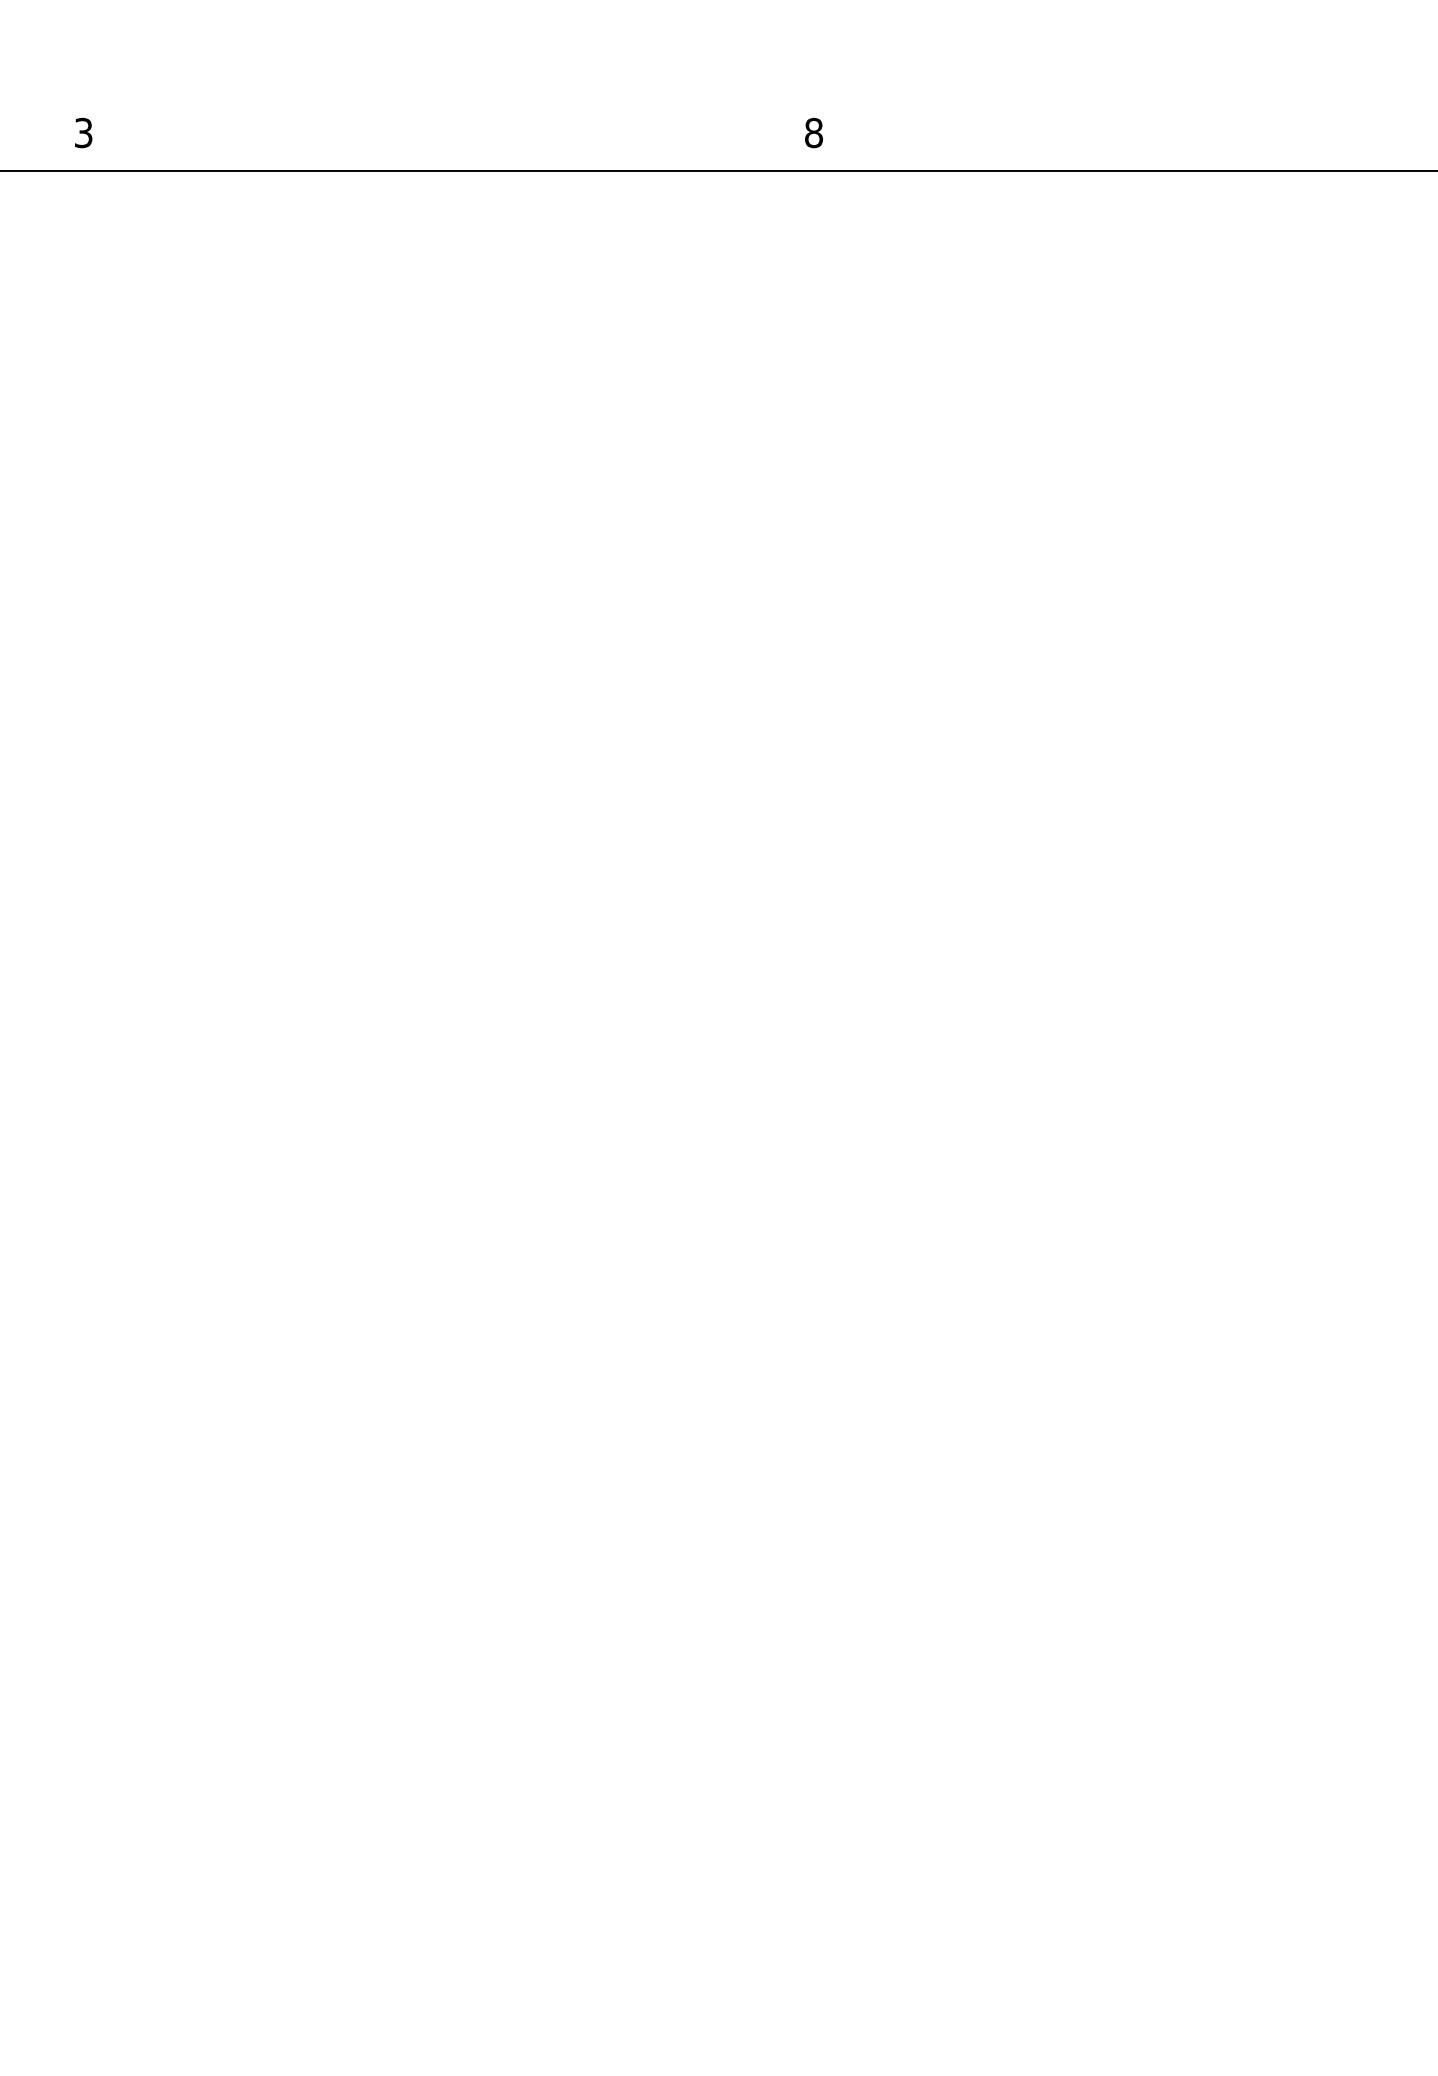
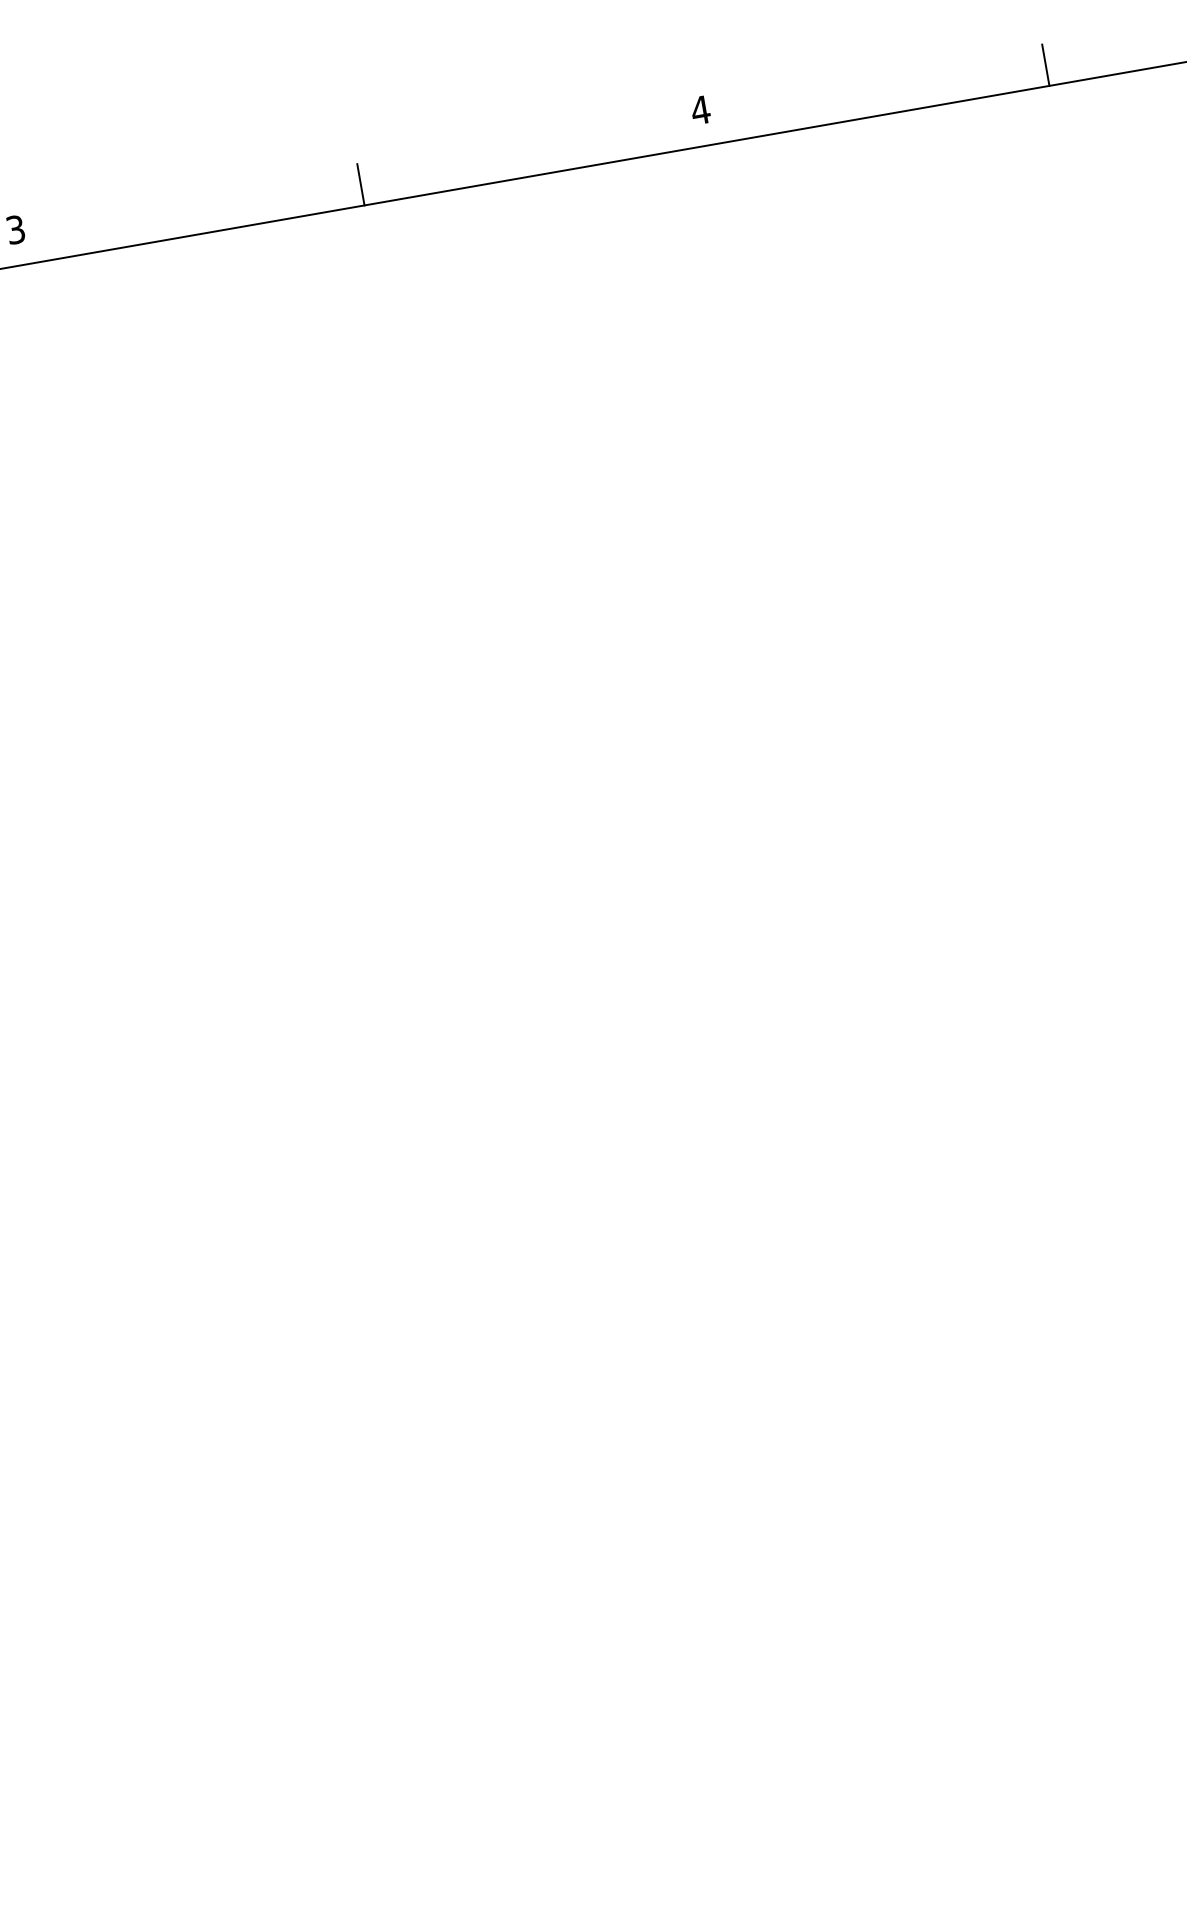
text: (813, 132) -> (700, 109), 8 -> 4
line: (448, 148) -> (360, 184), added
line: (1179, 148) -> (1046, 64), added

